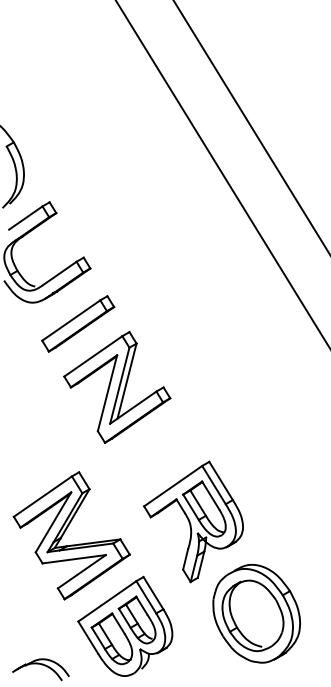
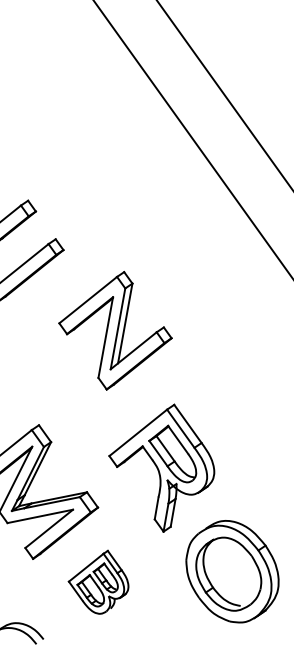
part: (117, 387) -> (115, 330), moved
part: (256, 613) -> (232, 571), moved
part: (125, 625) -> (98, 581), size x0.6

